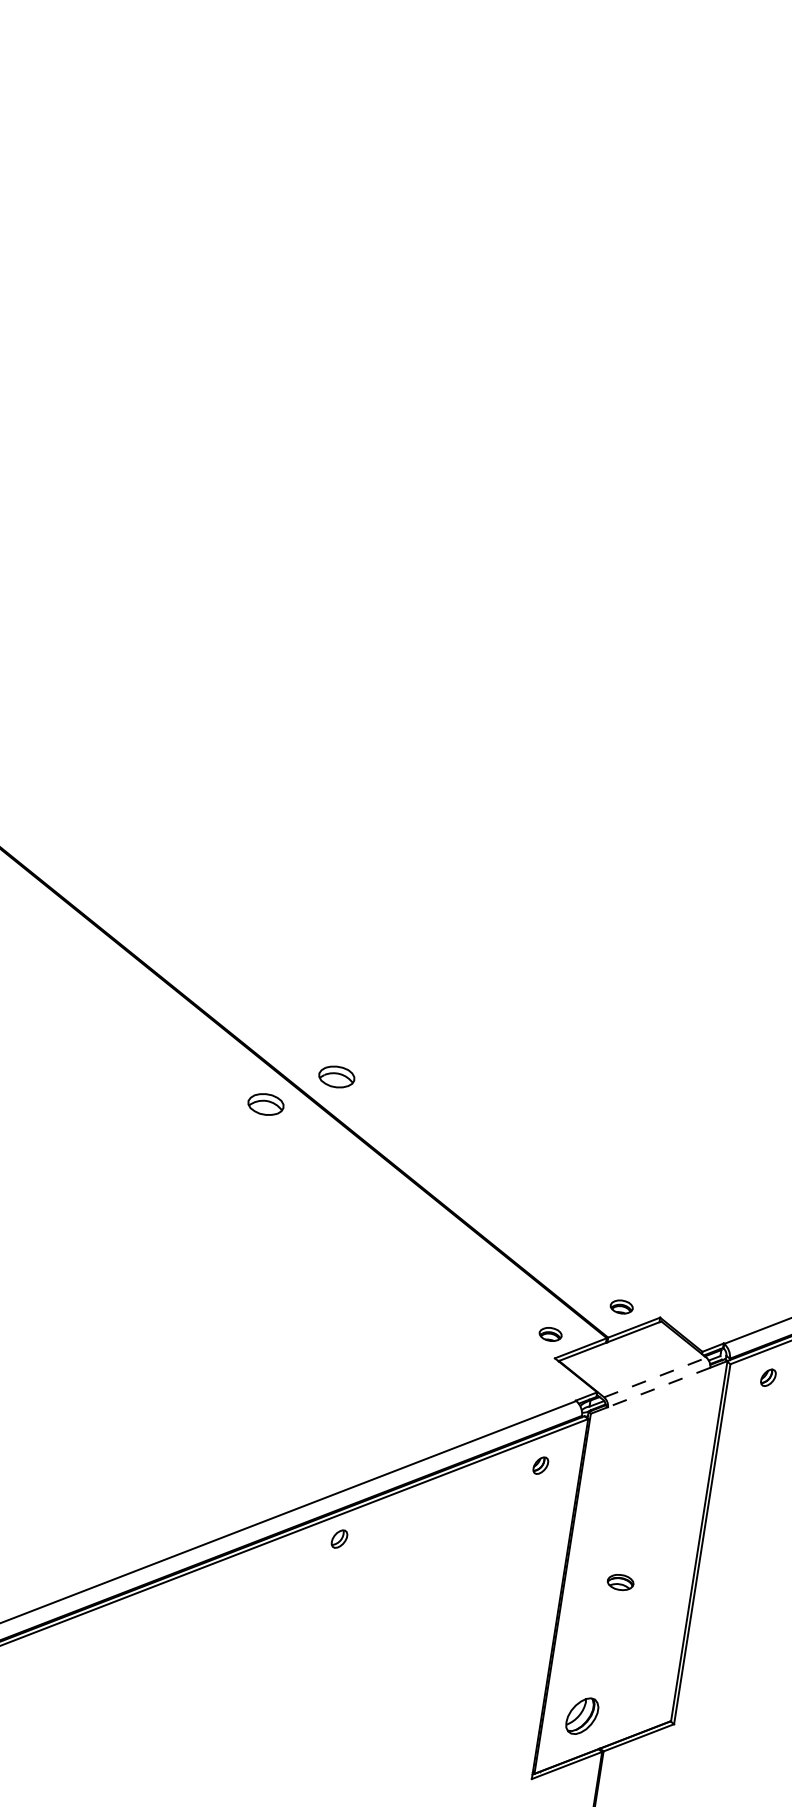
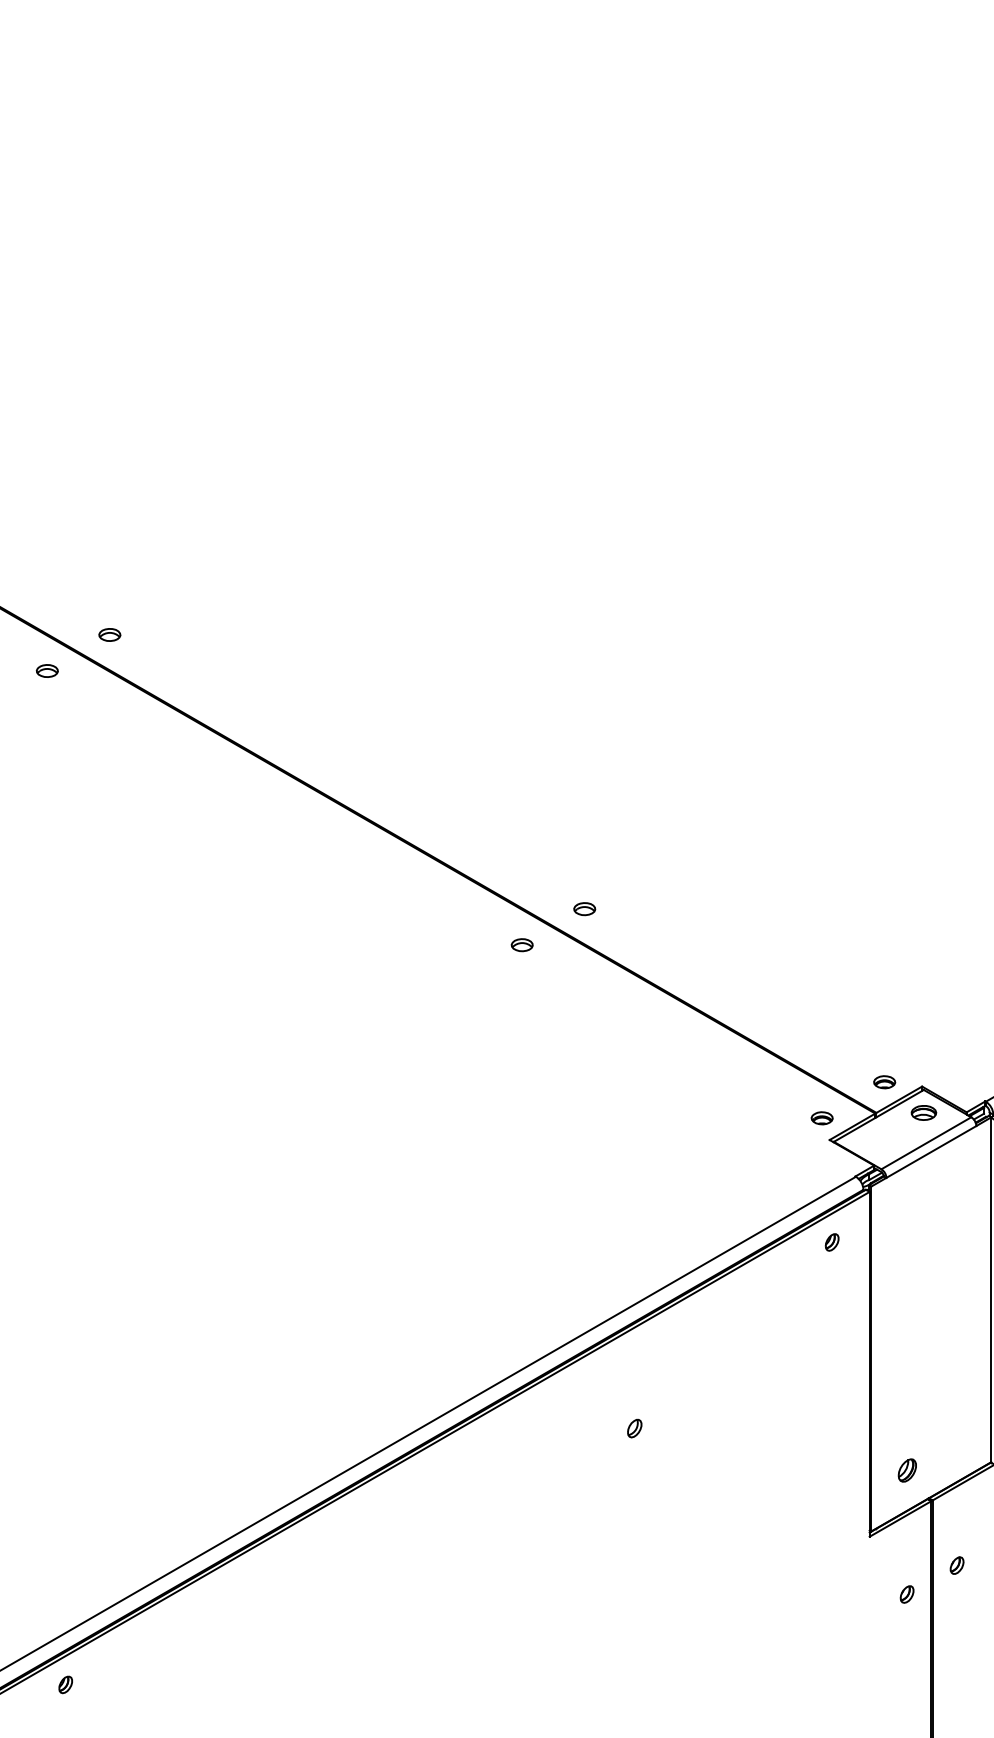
part: (336, 1077) -> (584, 909), size x0.62
part: (264, 1104) -> (521, 945), size x0.62
line: (655, 1377) -> (926, 1143), dashed -> solid
line: (659, 1386) -> (931, 1151), dashed -> solid
part: (339, 1539) -> (634, 1428), moved
part: (620, 1581) -> (923, 1112), moved
part: (581, 1715) -> (906, 1470), size x0.62

